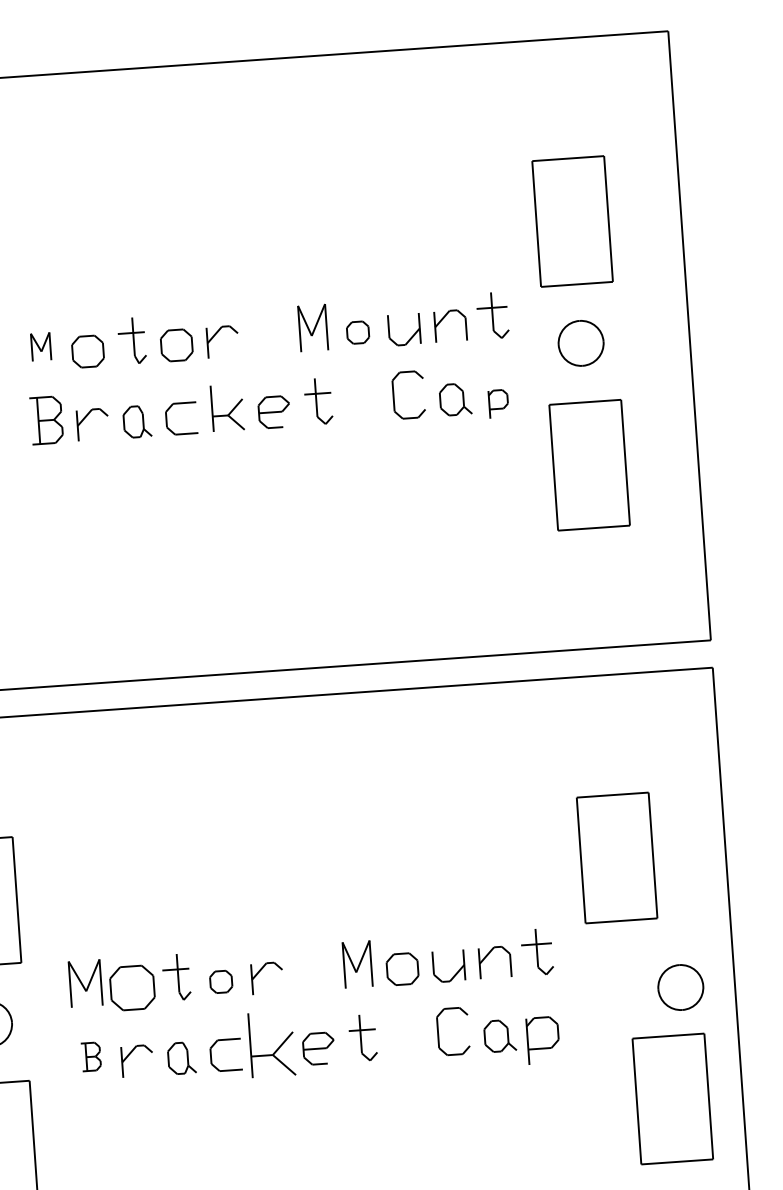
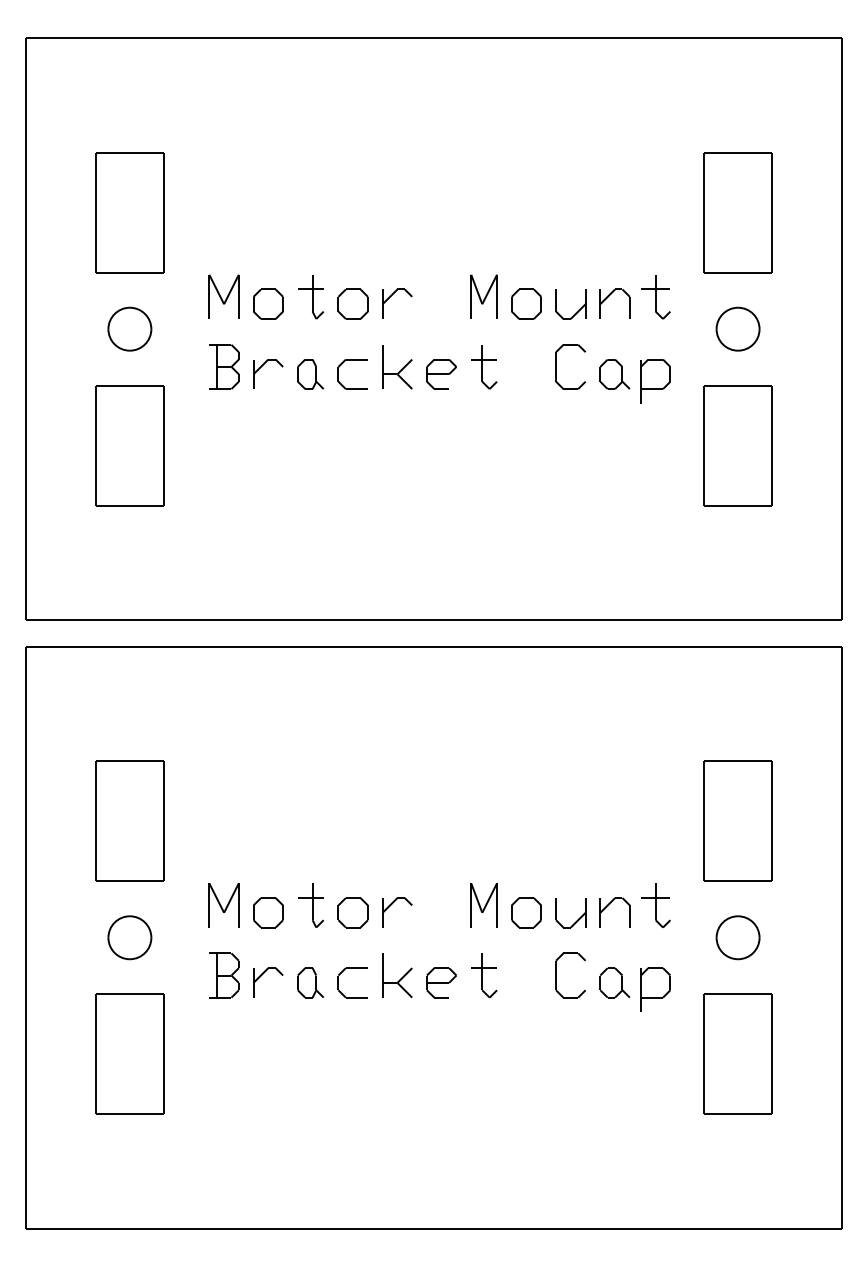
part: (357, 331) -> (526, 303), size x1.43
part: (40, 346) -> (223, 296), size x1.67
part: (498, 404) -> (655, 381), size x1.67
part: (220, 981) -> (352, 912), size x1.43
part: (132, 987) -> (268, 912), size x0.71
part: (680, 987) -> (737, 937), moved
part: (272, 1044) -> (397, 975), size x0.71
part: (91, 1056) -> (224, 975), size x1.67
part: (672, 1098) -> (737, 1053), moved

